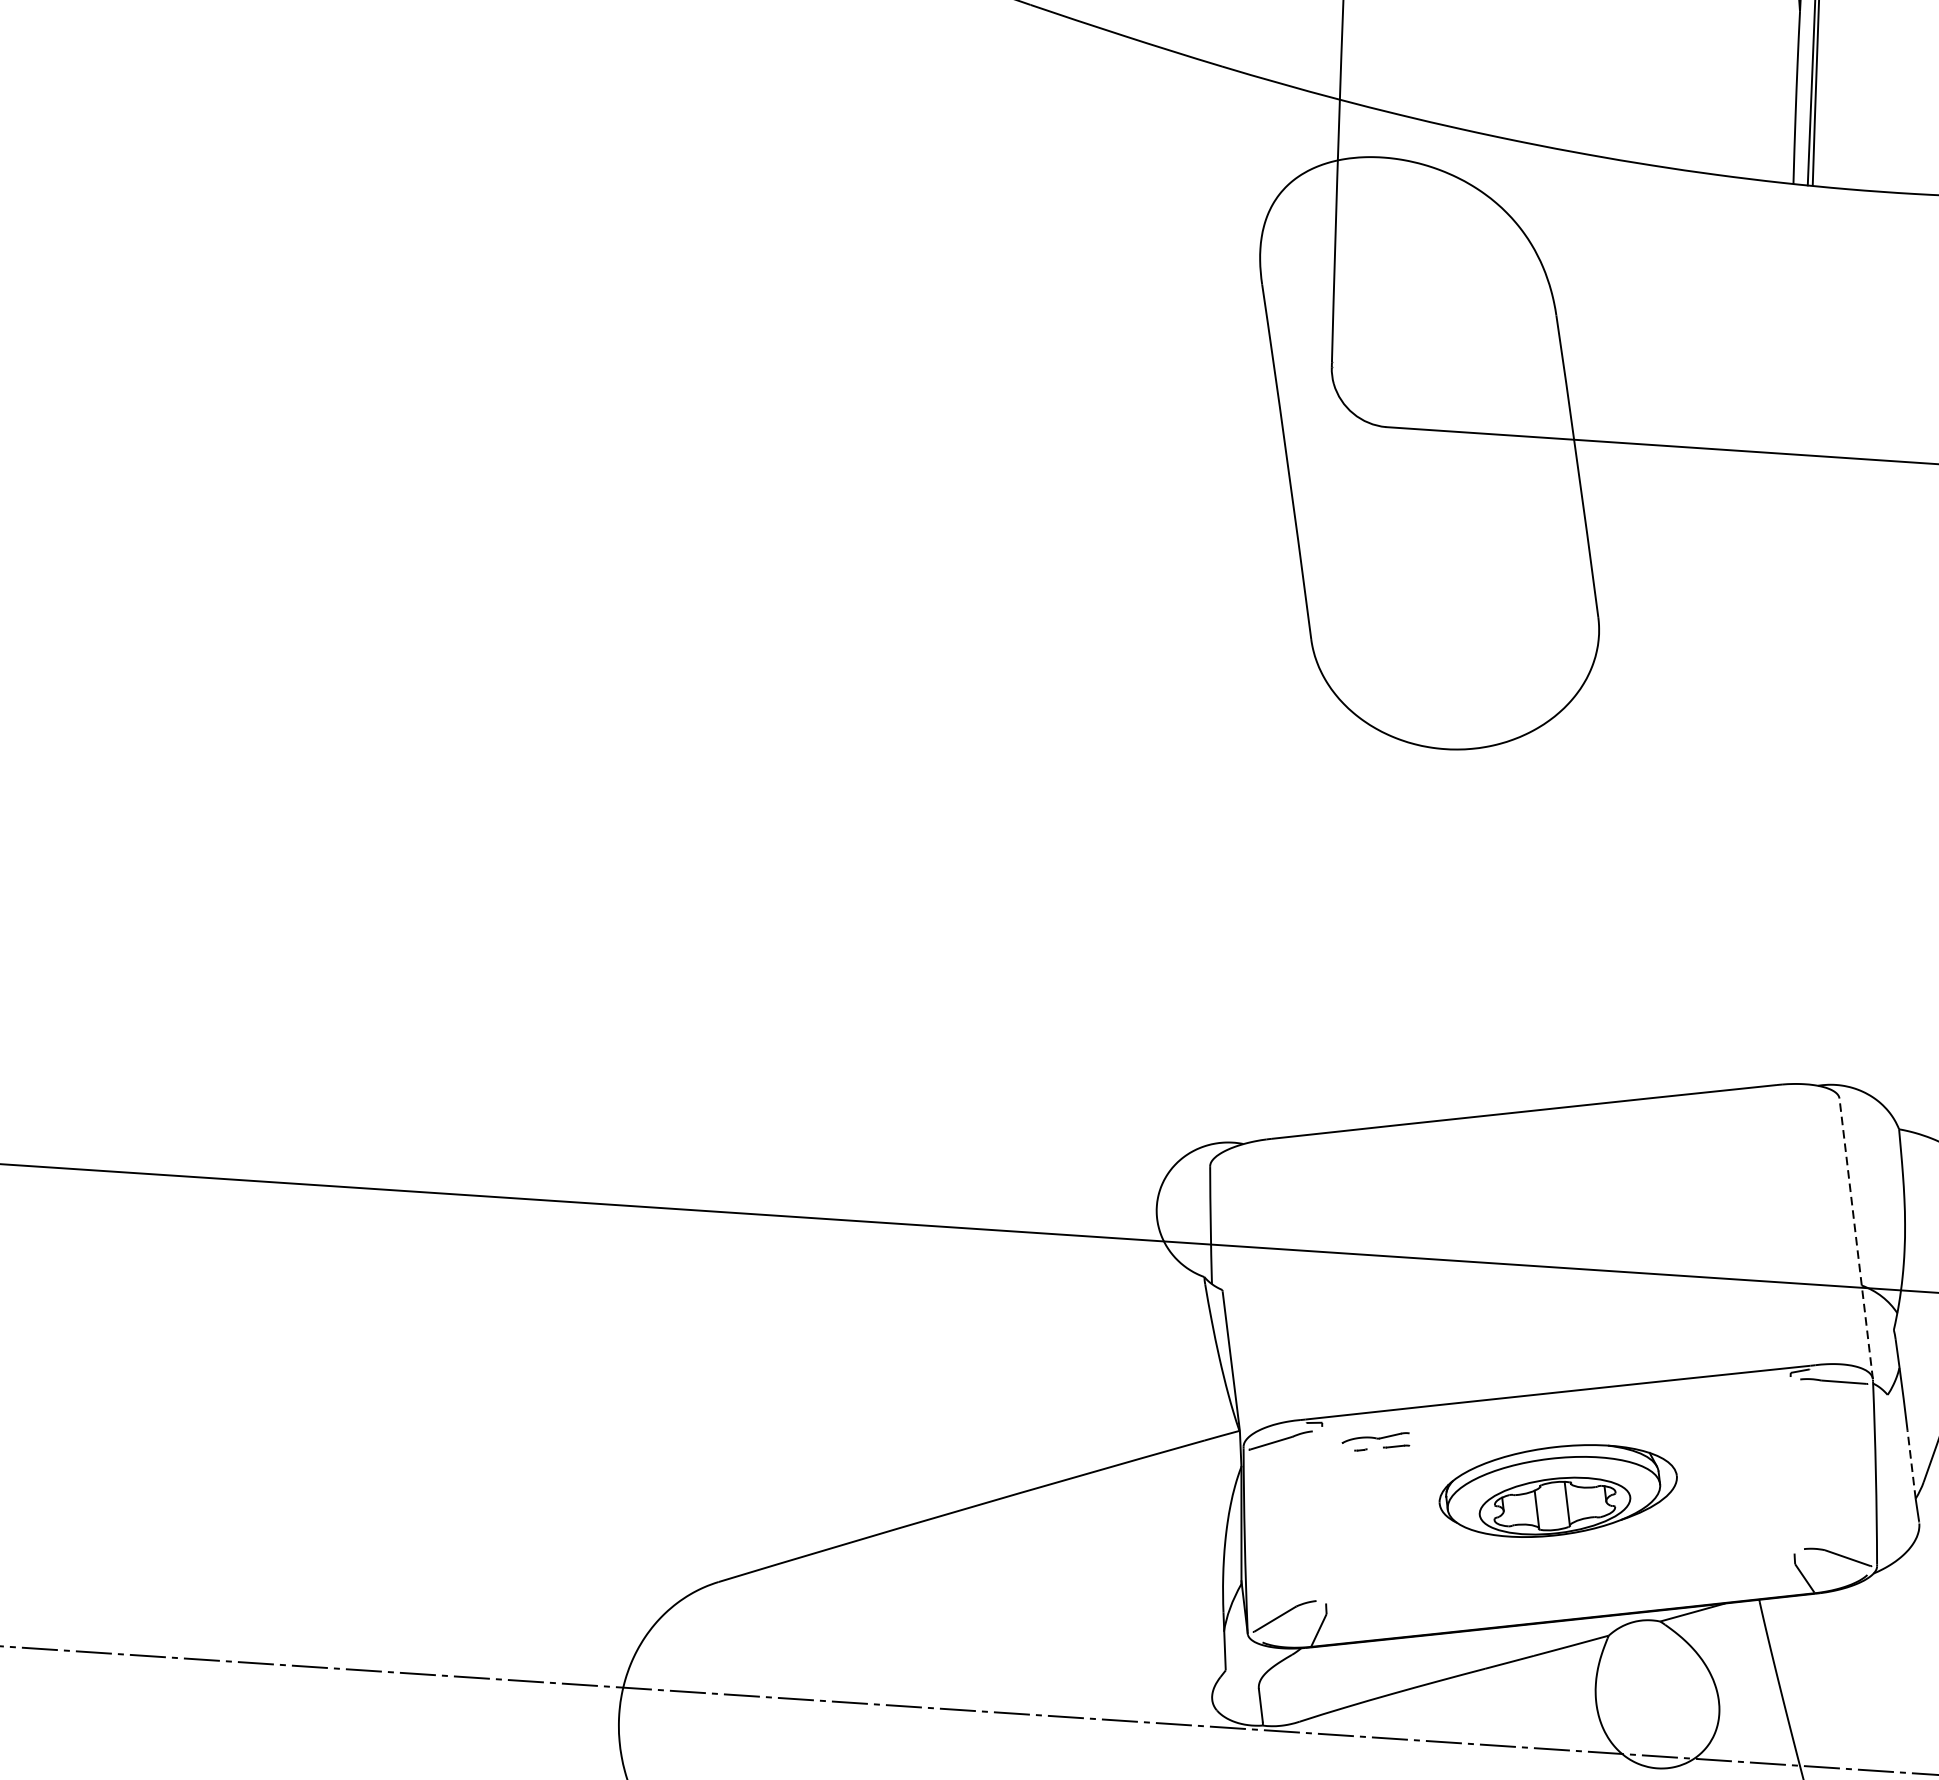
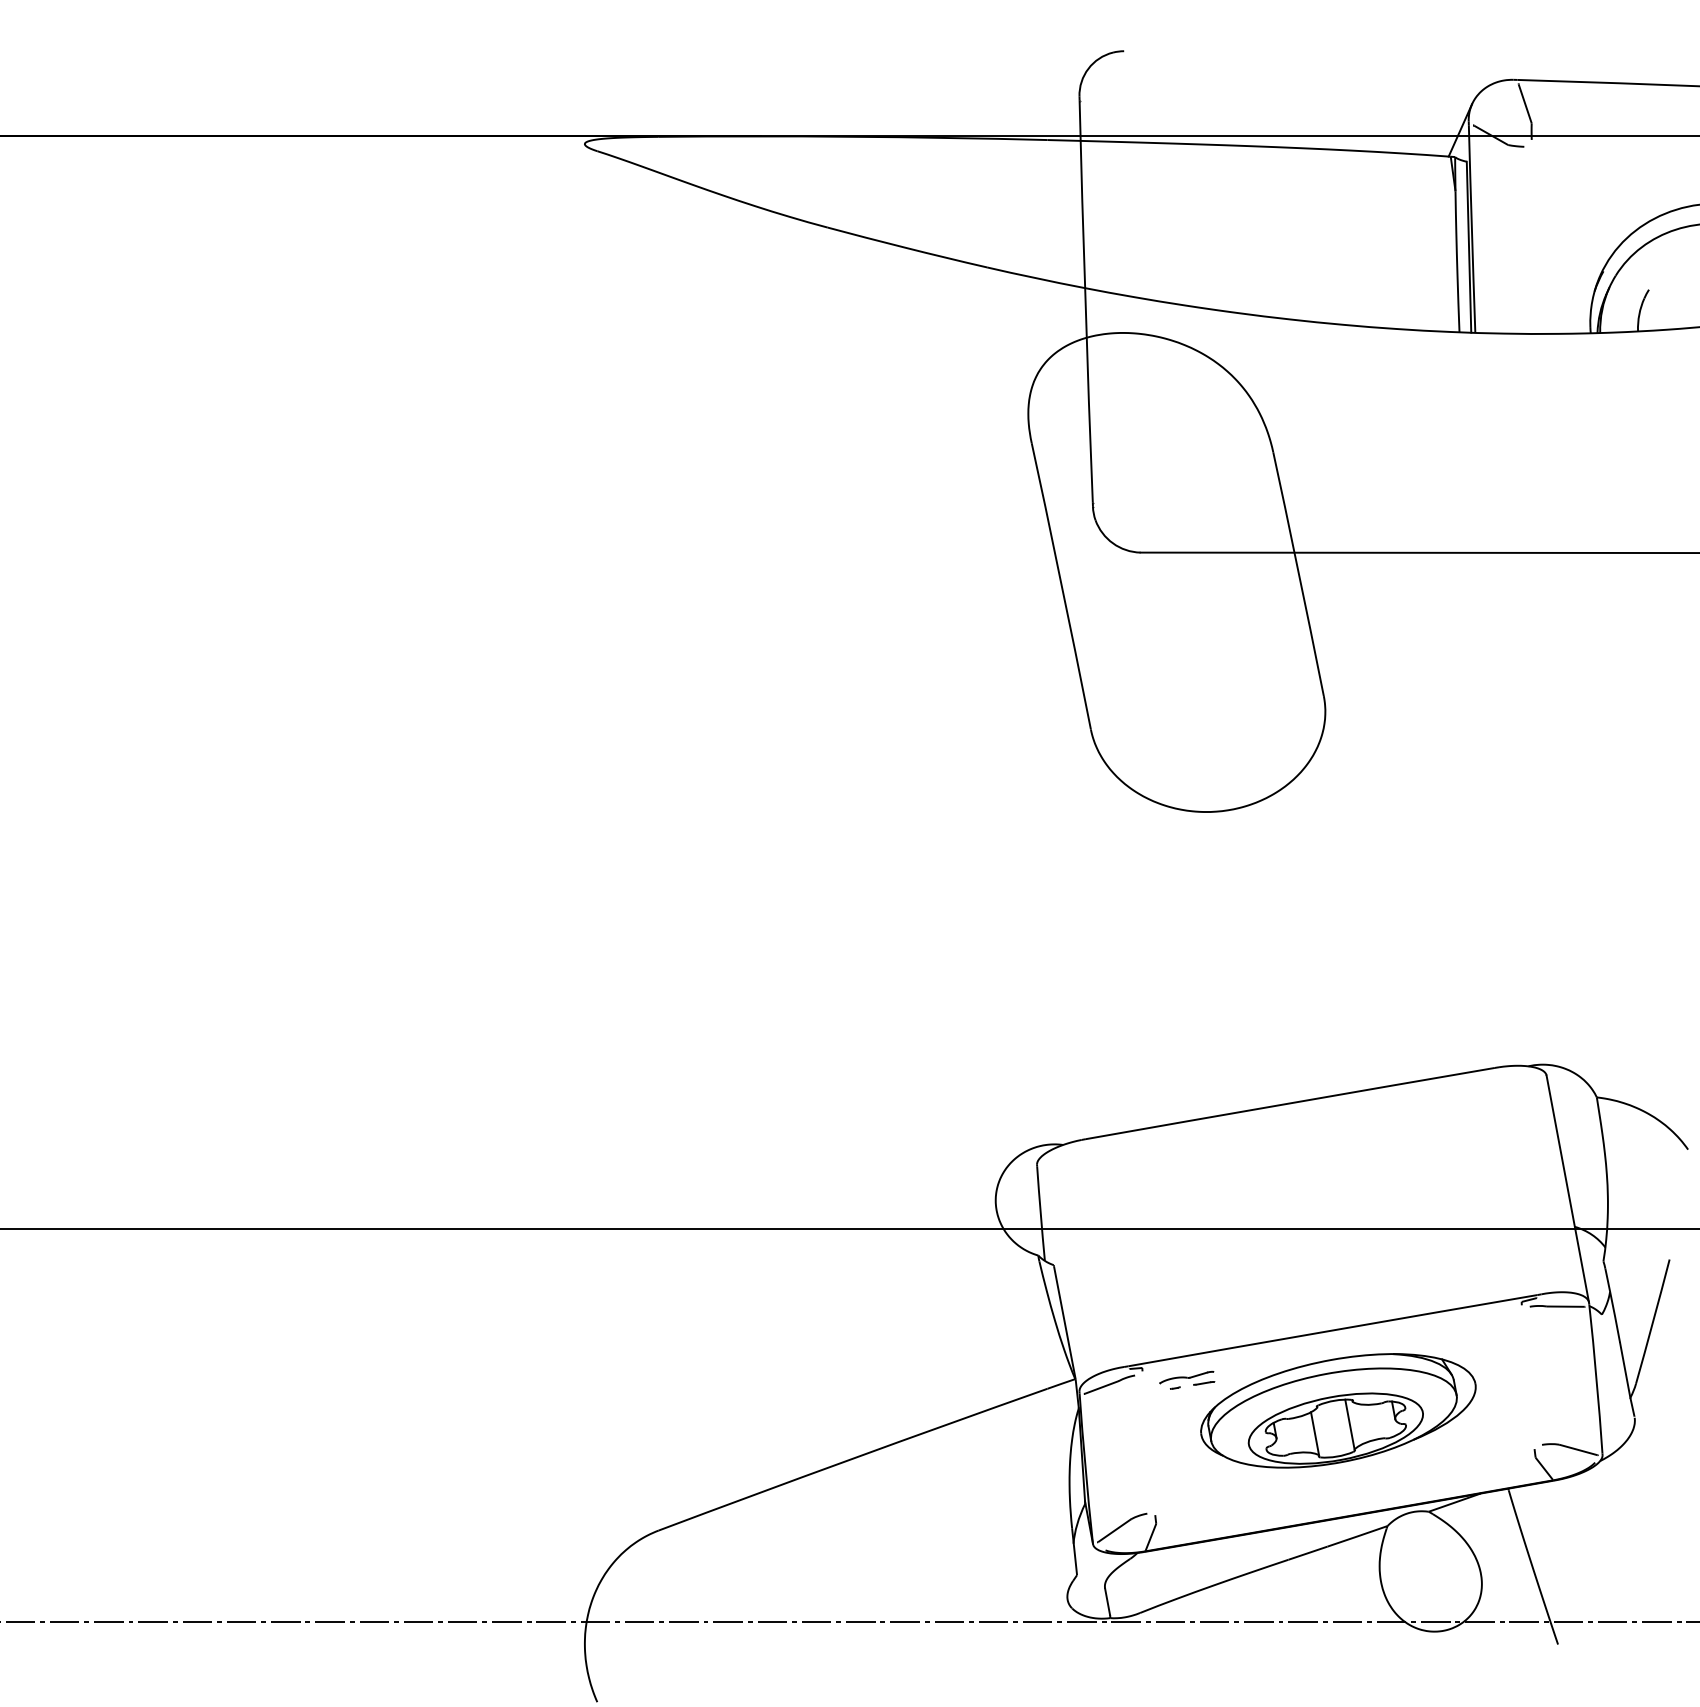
line: (1855, 1238) -> (1567, 1188), dashed -> solid
line: (1911, 1465) -> (1625, 1370), dashed -> solid
part: (1558, 1490) -> (1338, 1410), size x1.43

